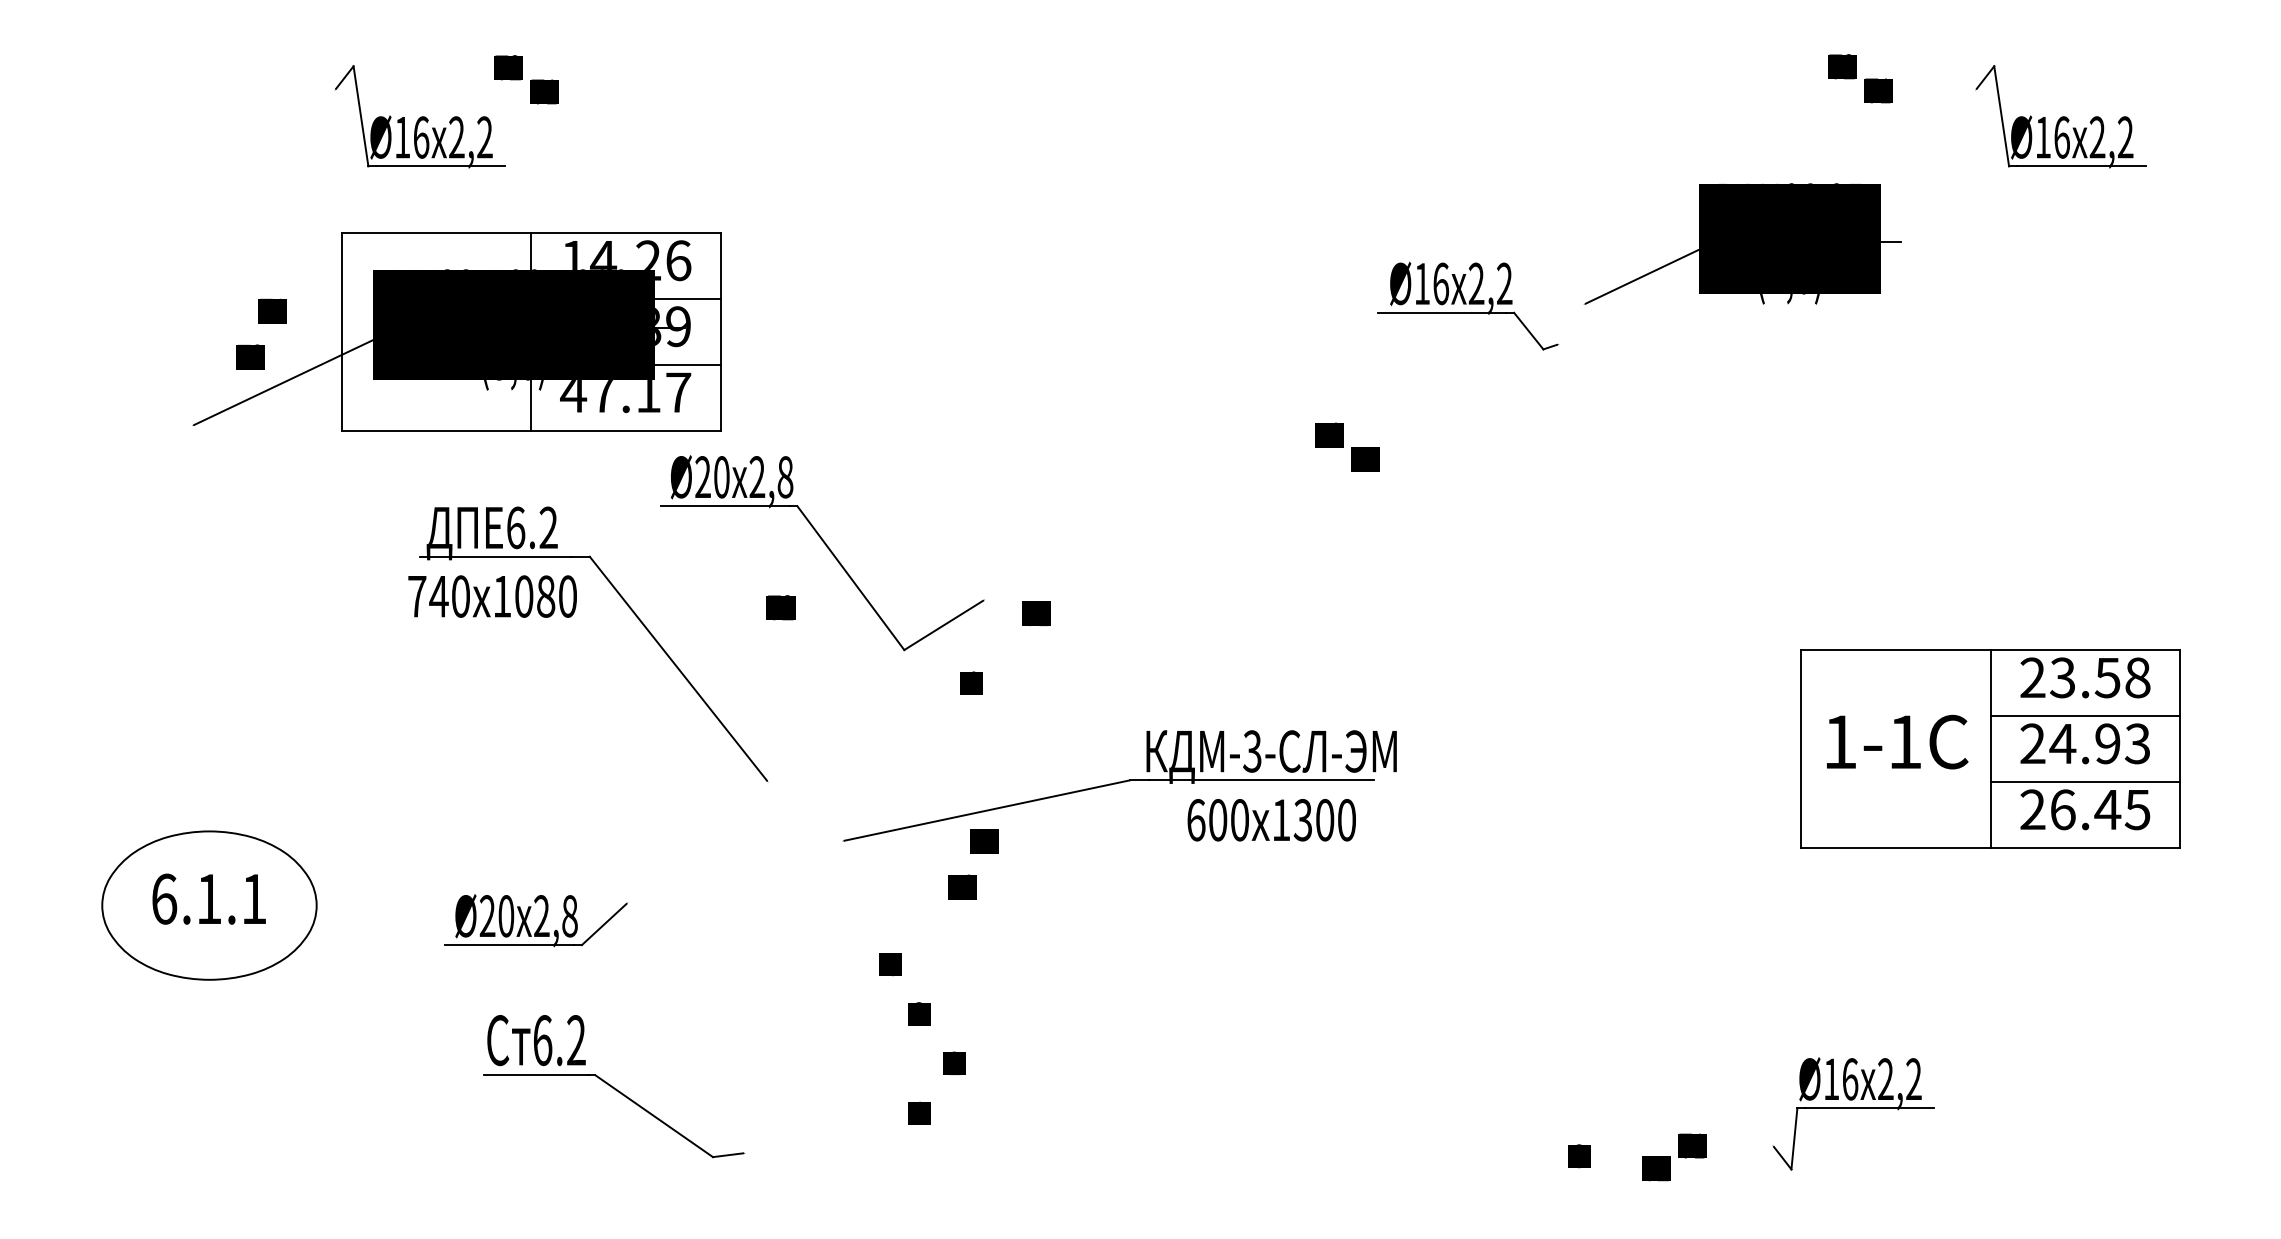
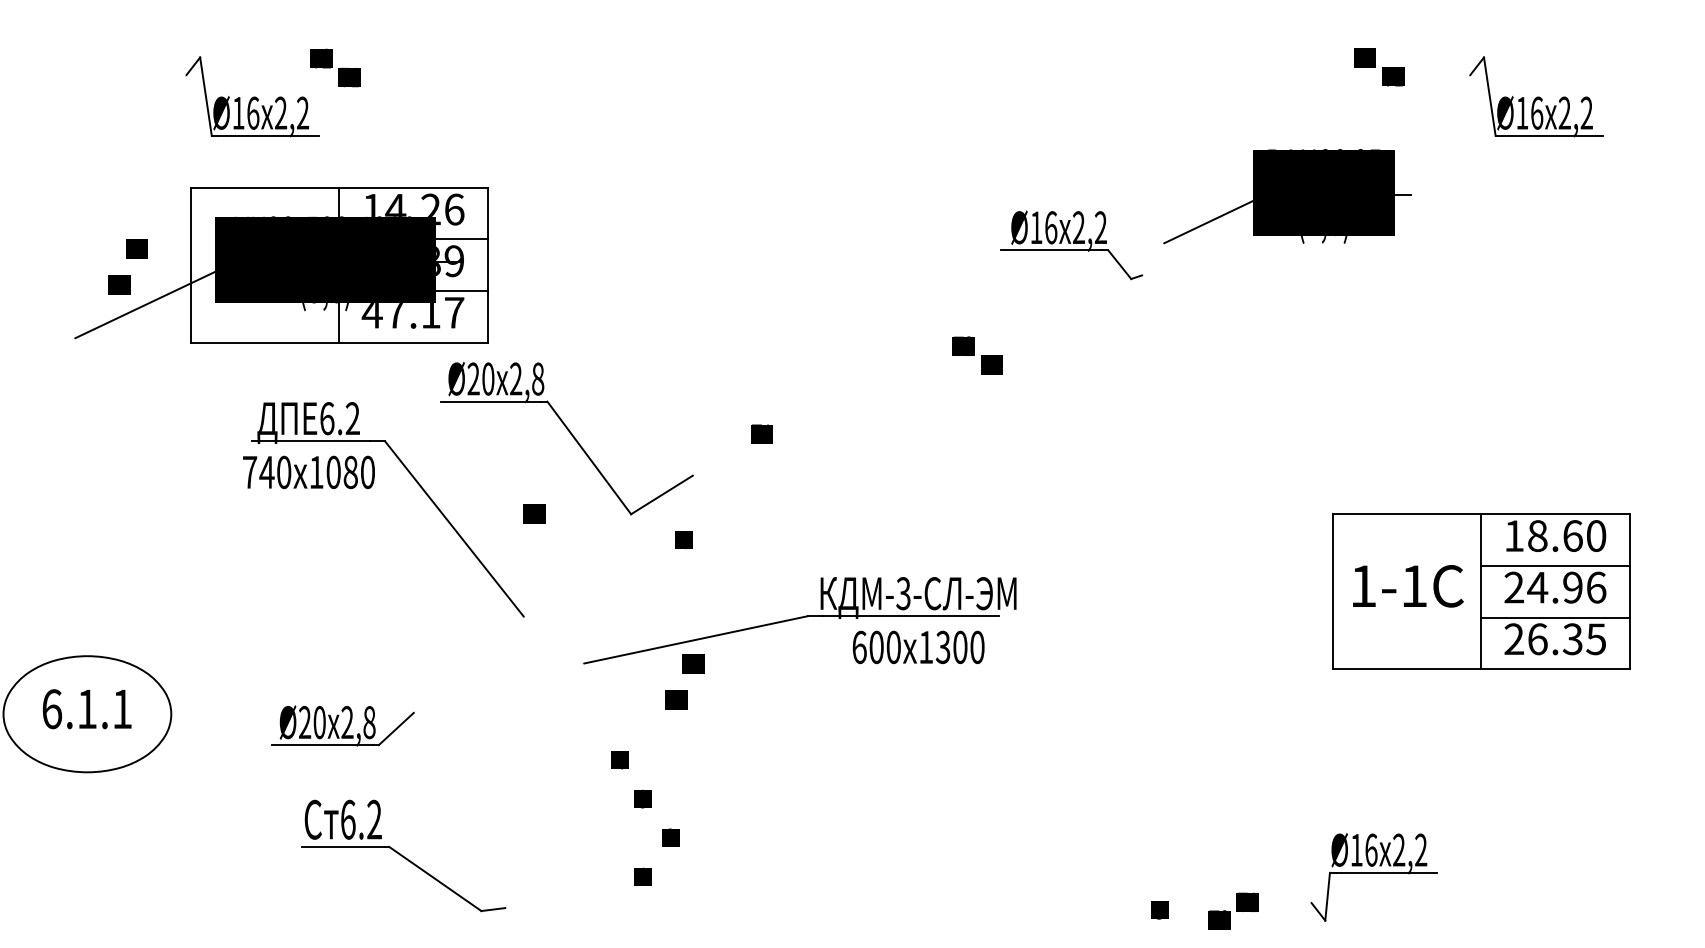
text: (780, 607) -> (534, 513), moved
text: (1036, 613) -> (761, 434), moved
text: (2085, 677) -> (1555, 535), 23.58 -> 18.60
text: (2137, 743) -> (1596, 587), 24.93 -> 24.96
text: (2107, 809) -> (1572, 639), 26.45 -> 26.35

